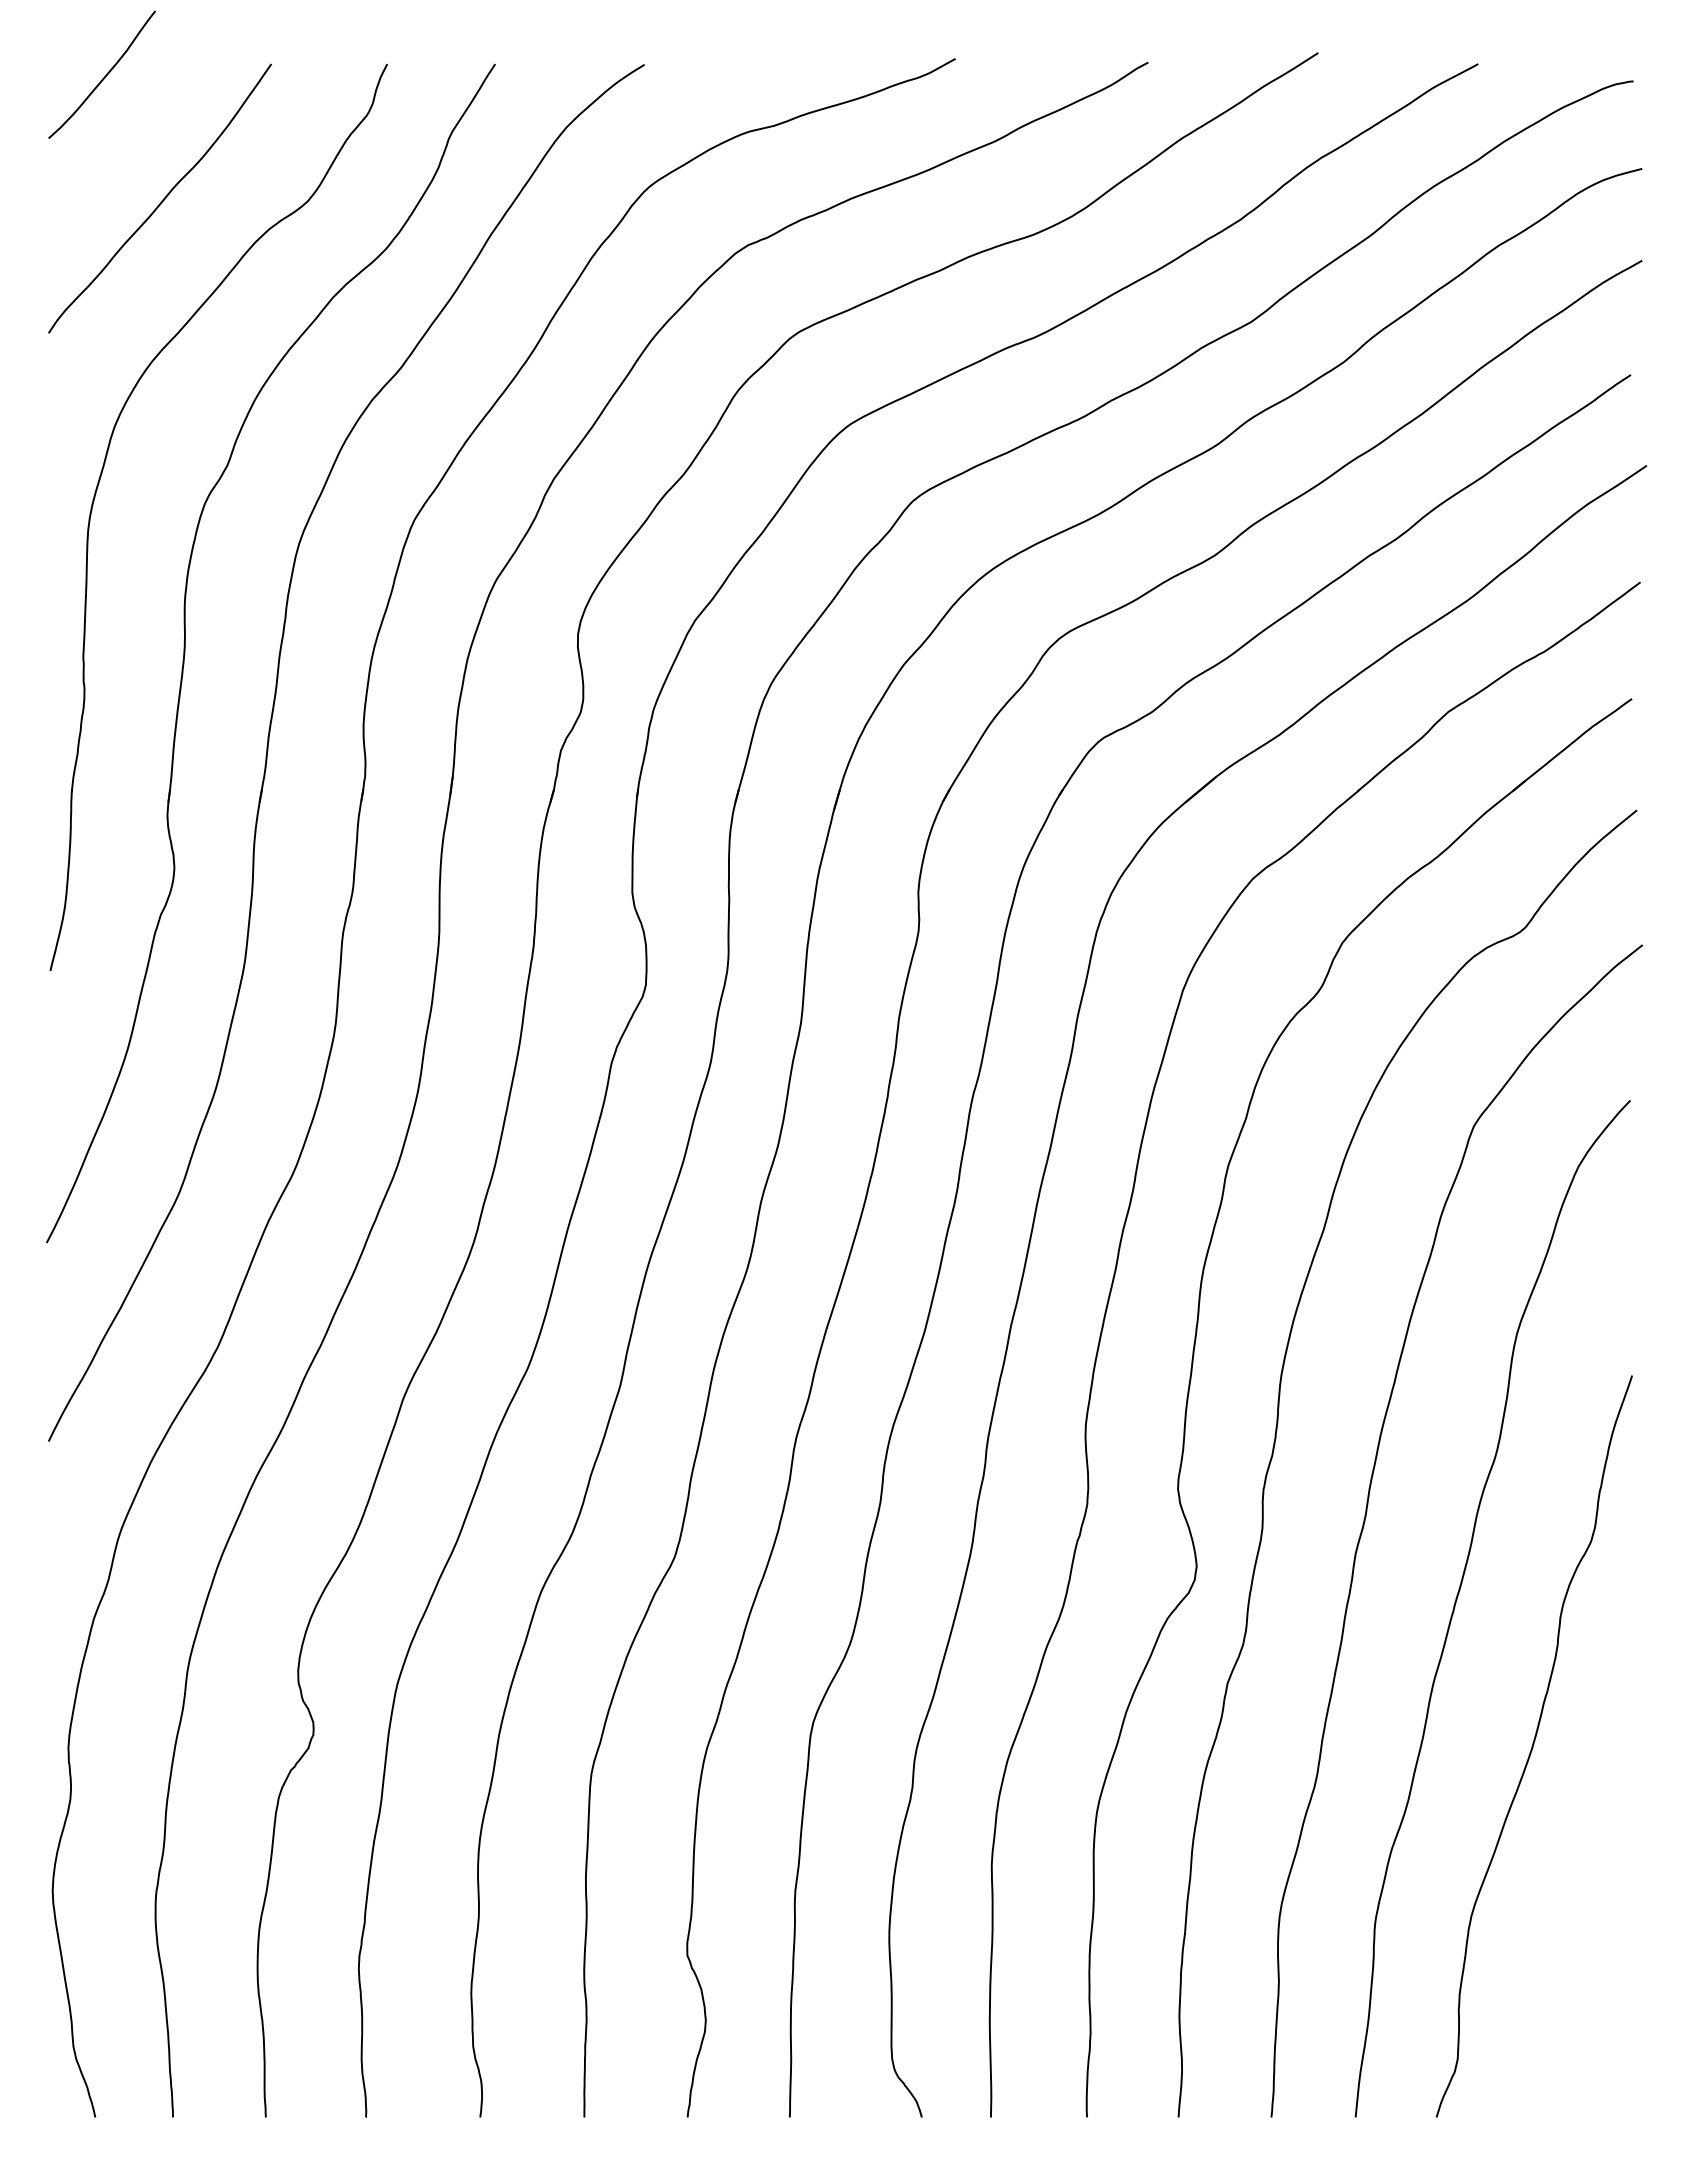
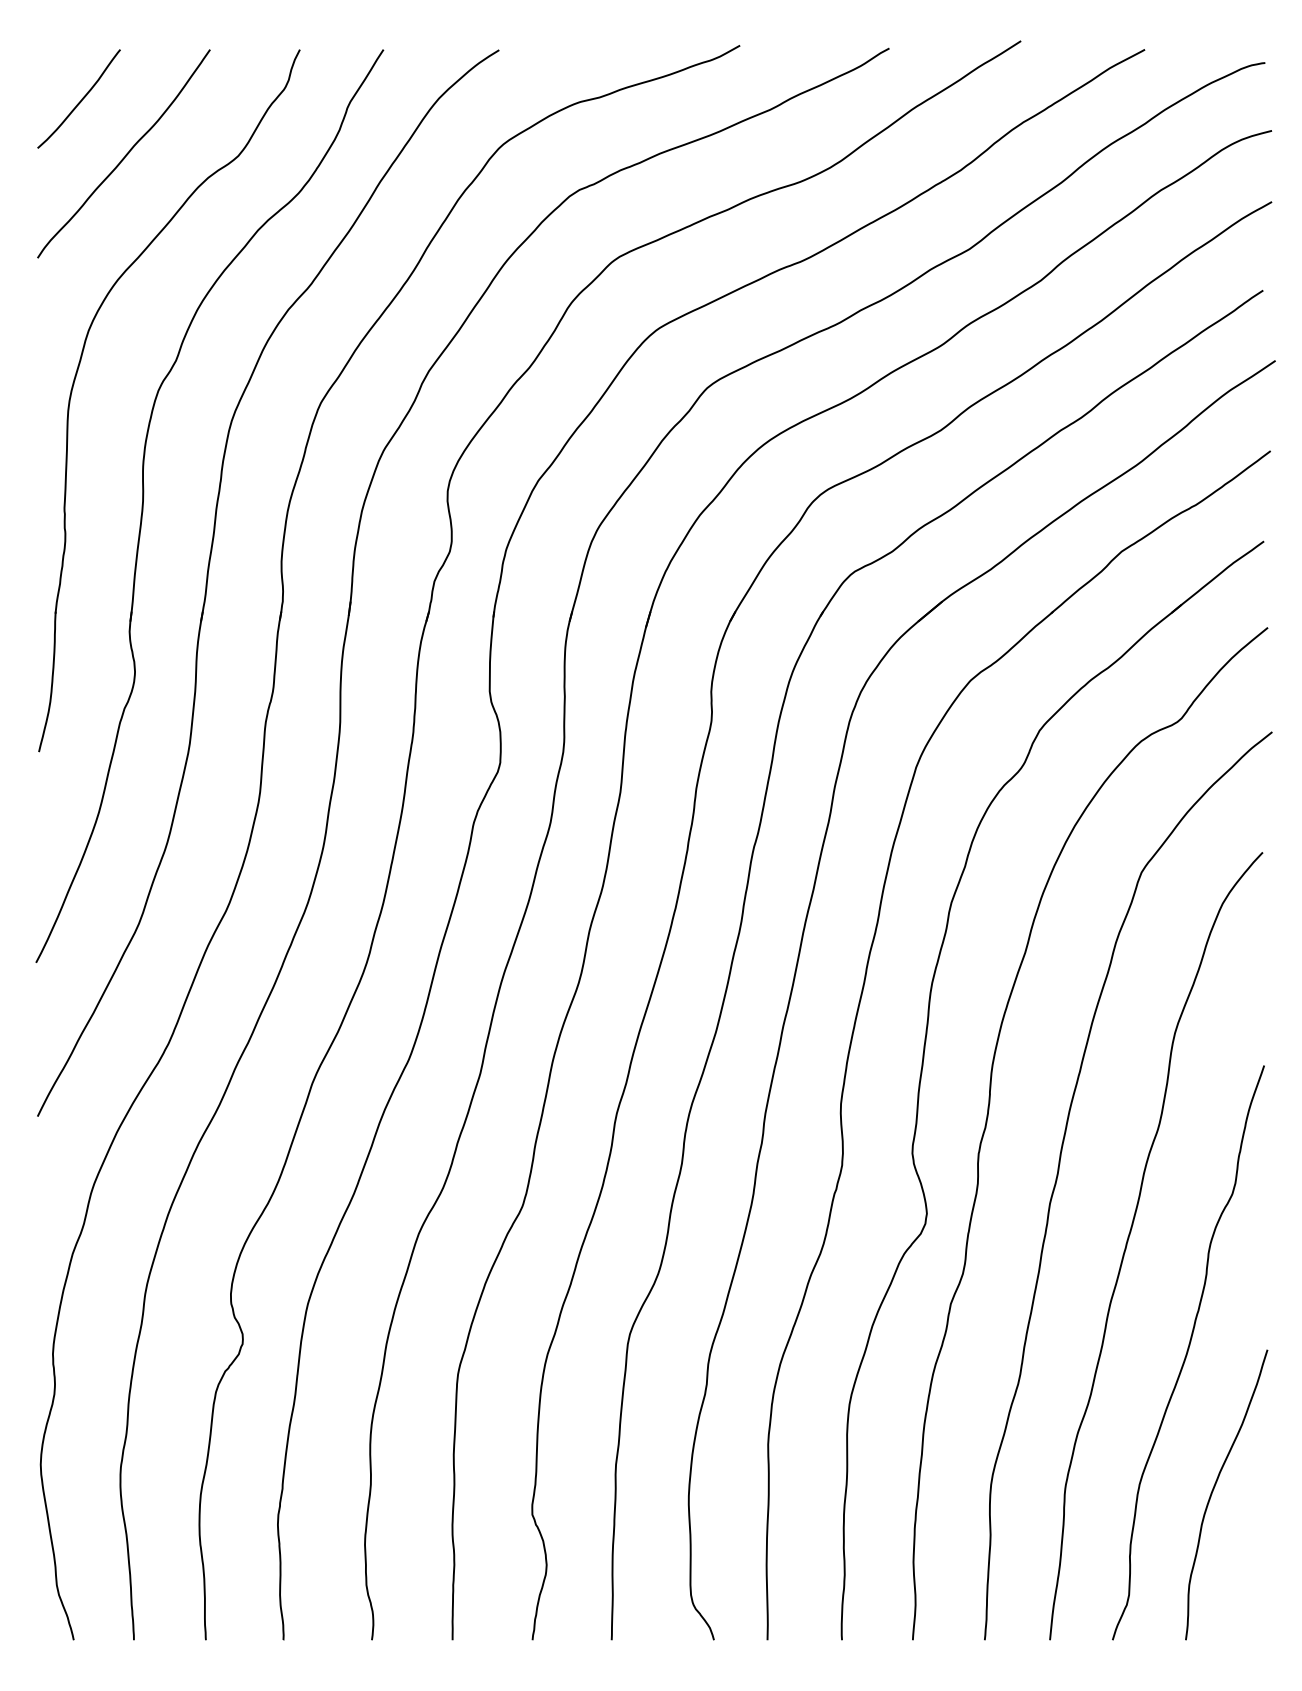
curve: (104, 76) -> (80, 100), moved
curve: (1567, 1922) -> (1214, 1489), added

